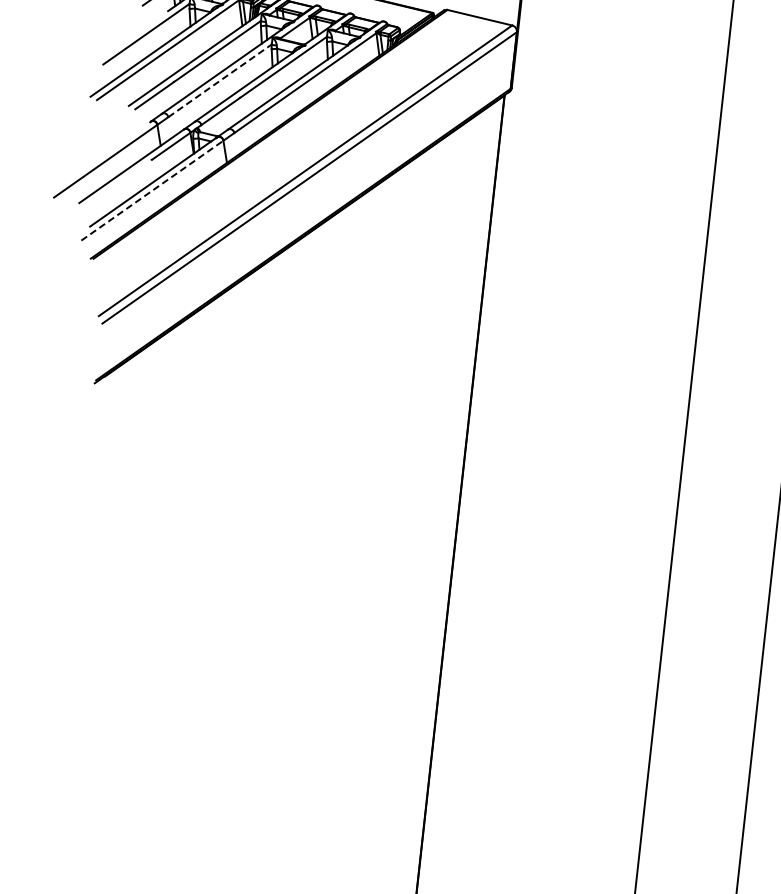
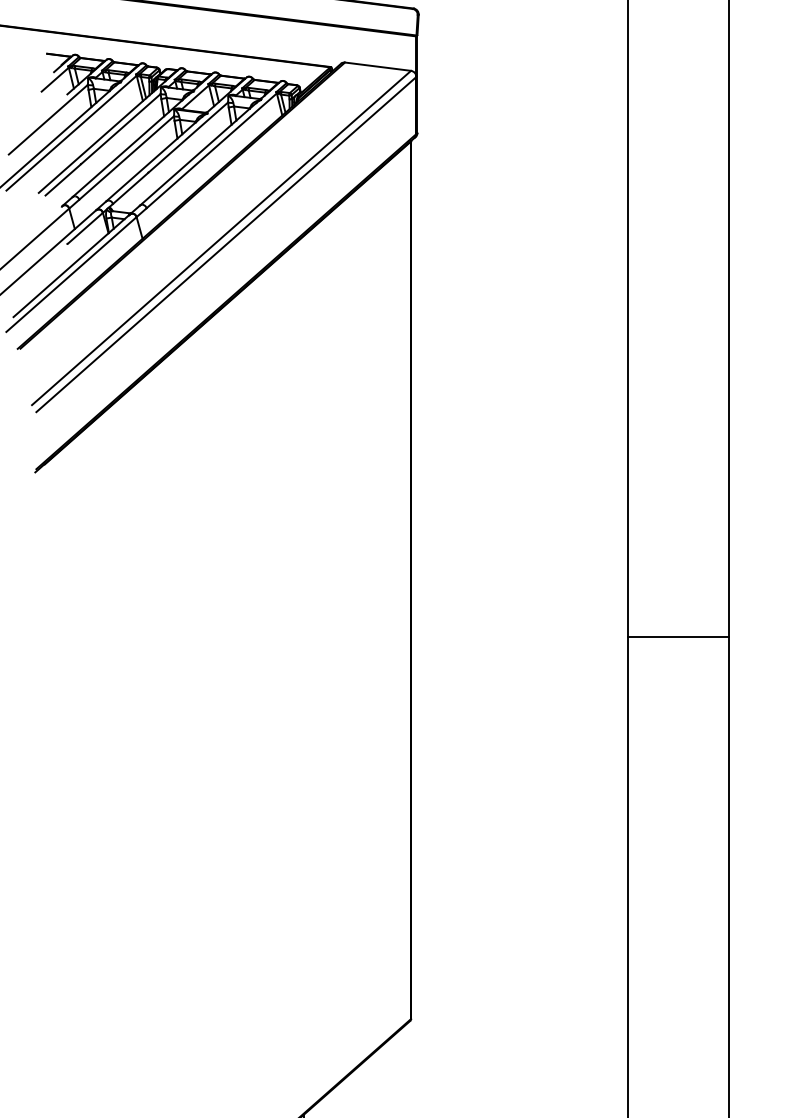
line: (220, 80) -> (127, 157), dashed -> solid
line: (152, 190) -> (71, 274), dashed -> solid
line: (715, 618) -> (678, 637), added

